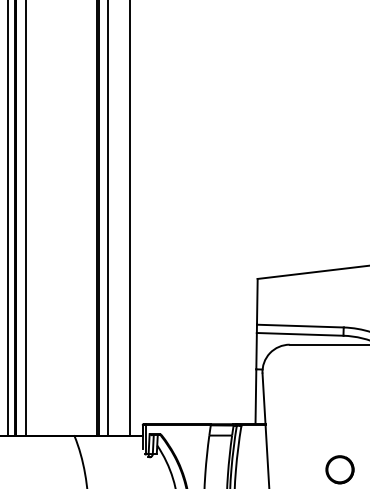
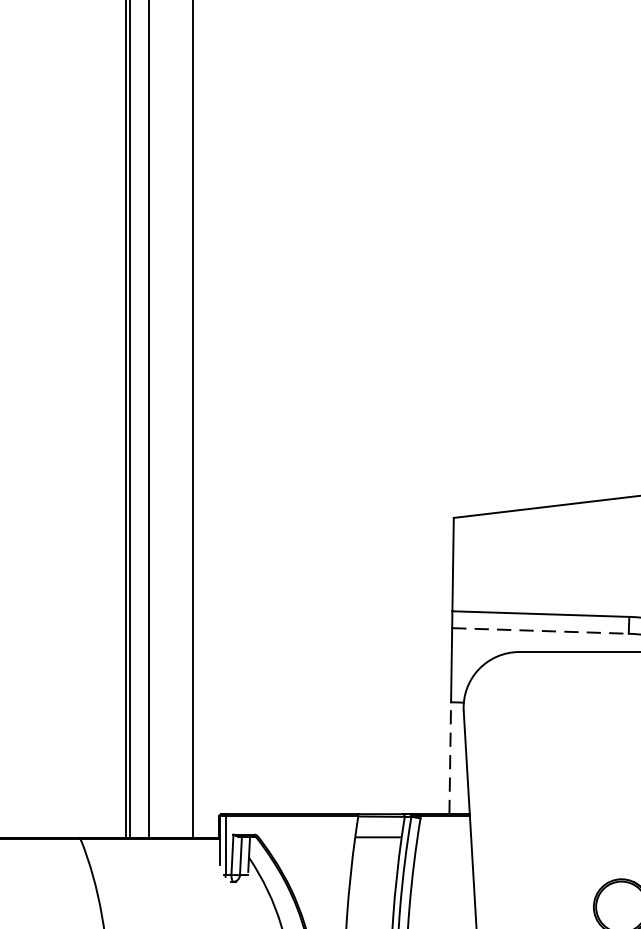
line: (300, 334) -> (541, 631), solid -> dashed
line: (255, 396) -> (449, 757), solid -> dashed

